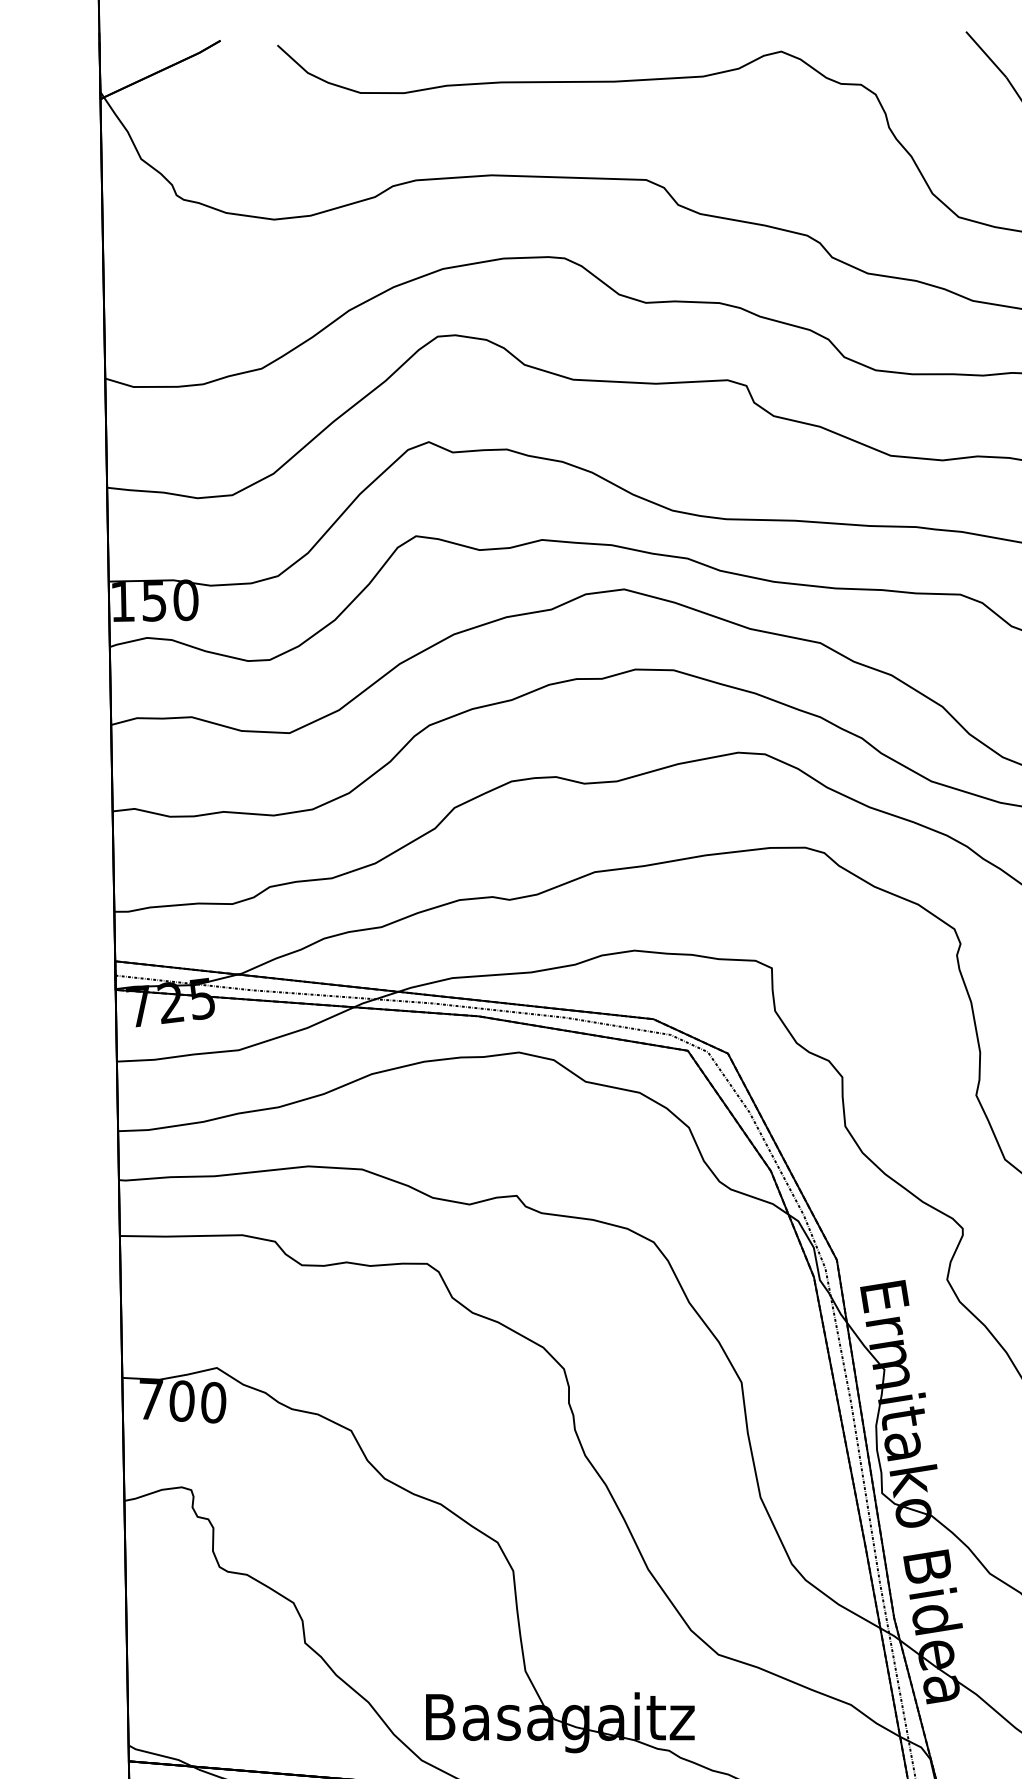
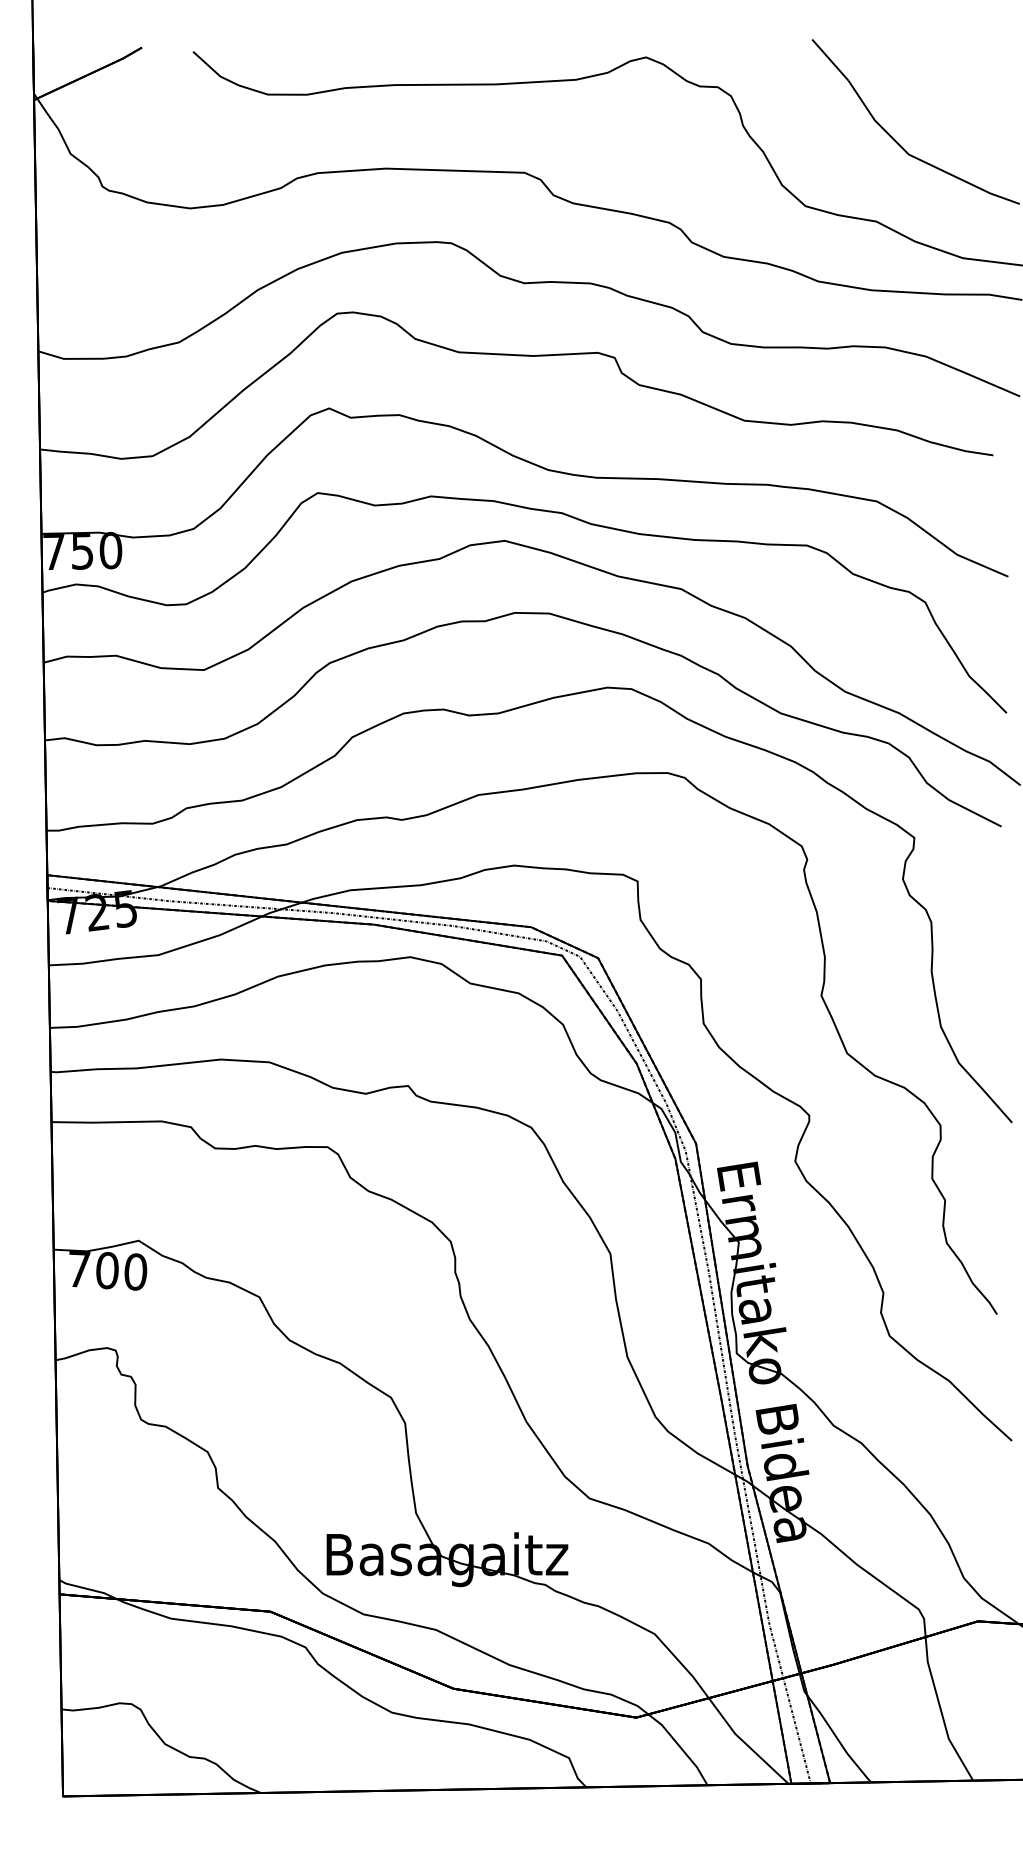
text: (122, 601) -> (53, 551), 150 -> 750

